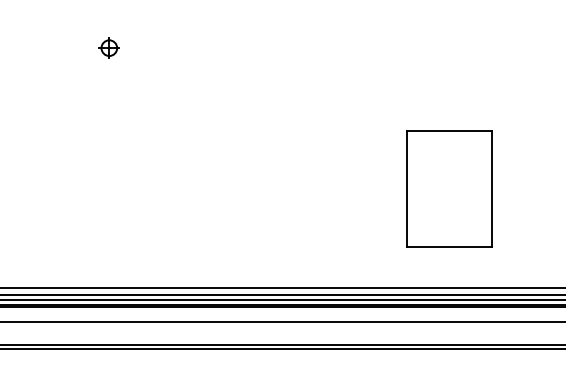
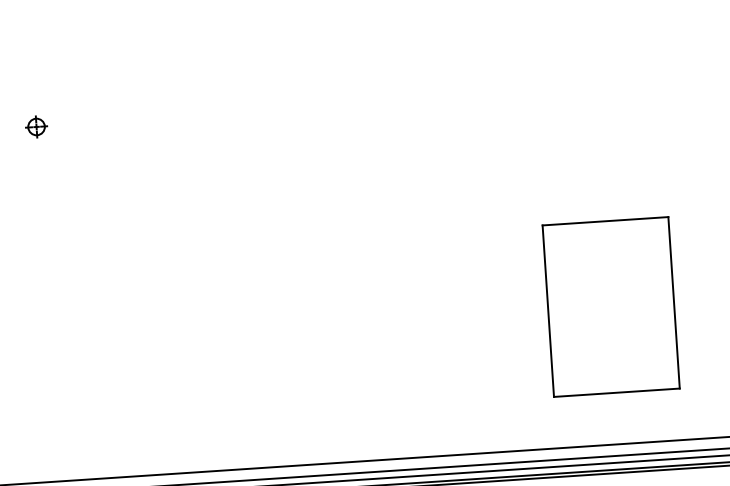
part: (108, 47) -> (35, 126), size x0.71
part: (449, 188) -> (610, 306), moved

